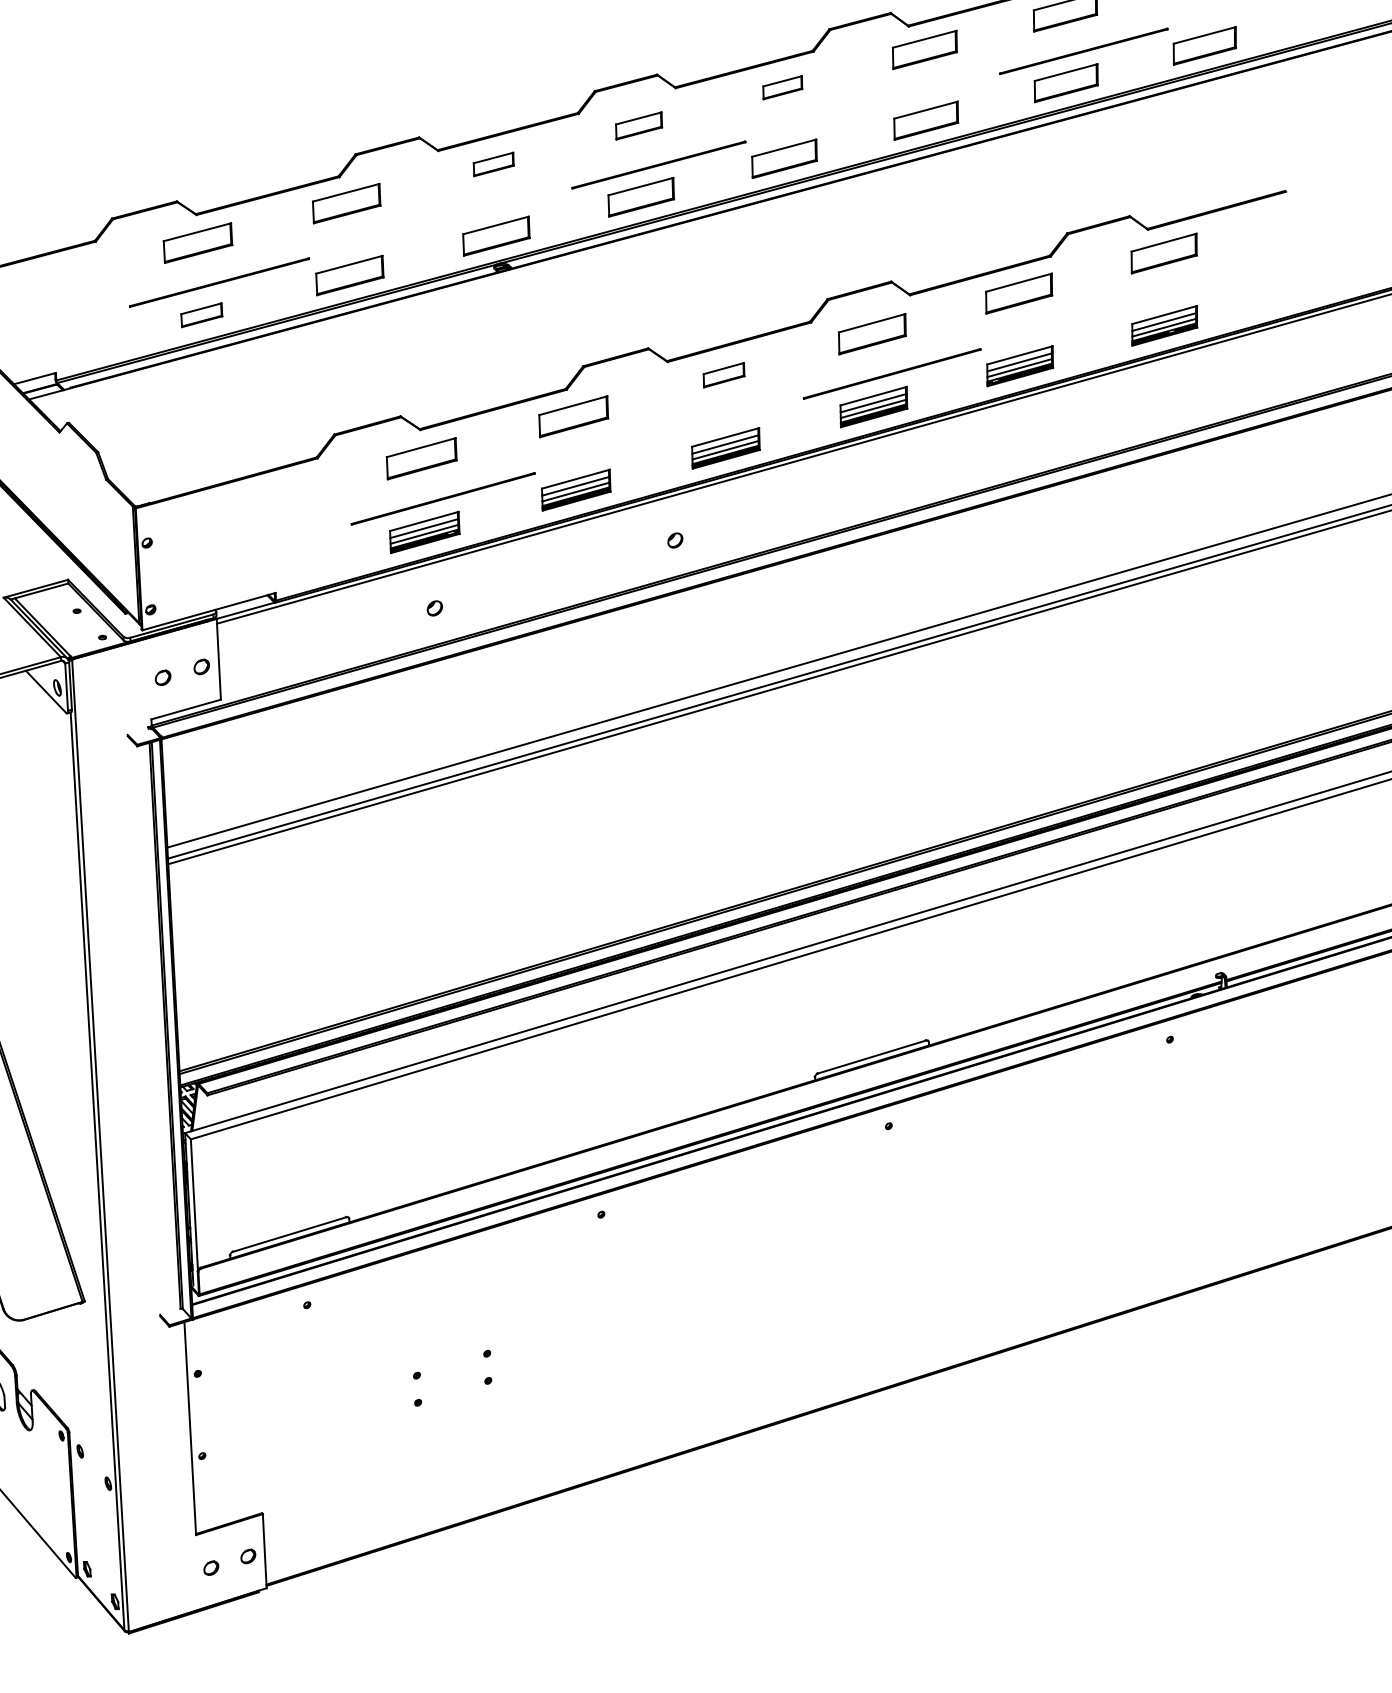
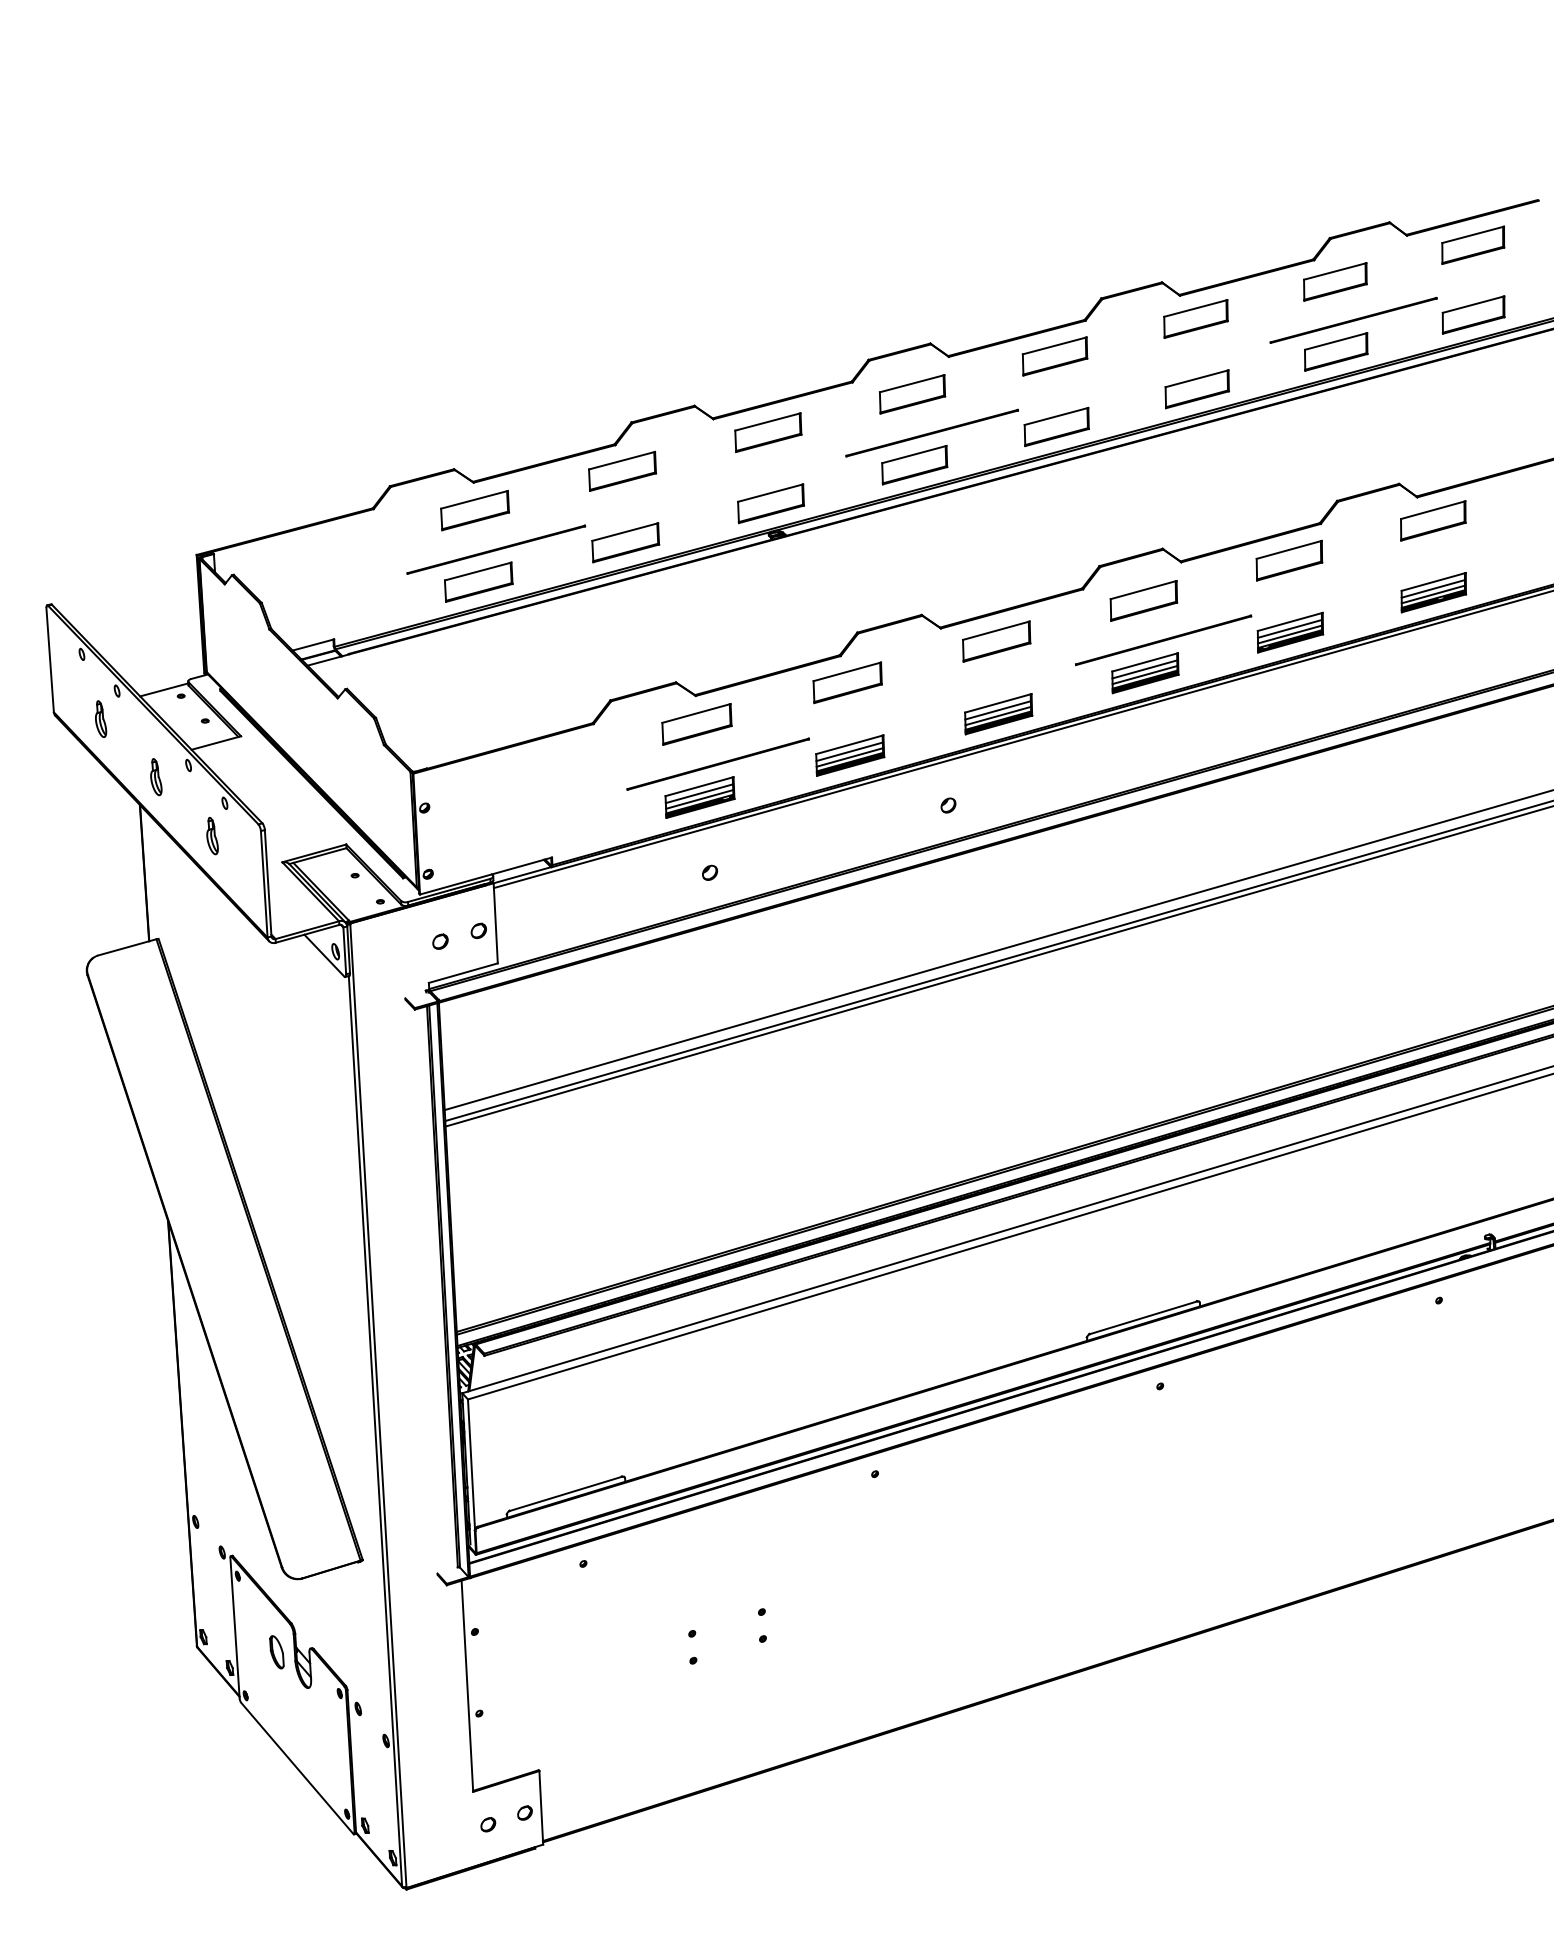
part: (782, 87) -> (1054, 356), size x1.67
part: (639, 126) -> (912, 394), size x1.43
part: (493, 164) -> (768, 432), size x1.67
part: (201, 314) -> (478, 581), size x1.67
part: (723, 375) -> (996, 641), size x1.67

